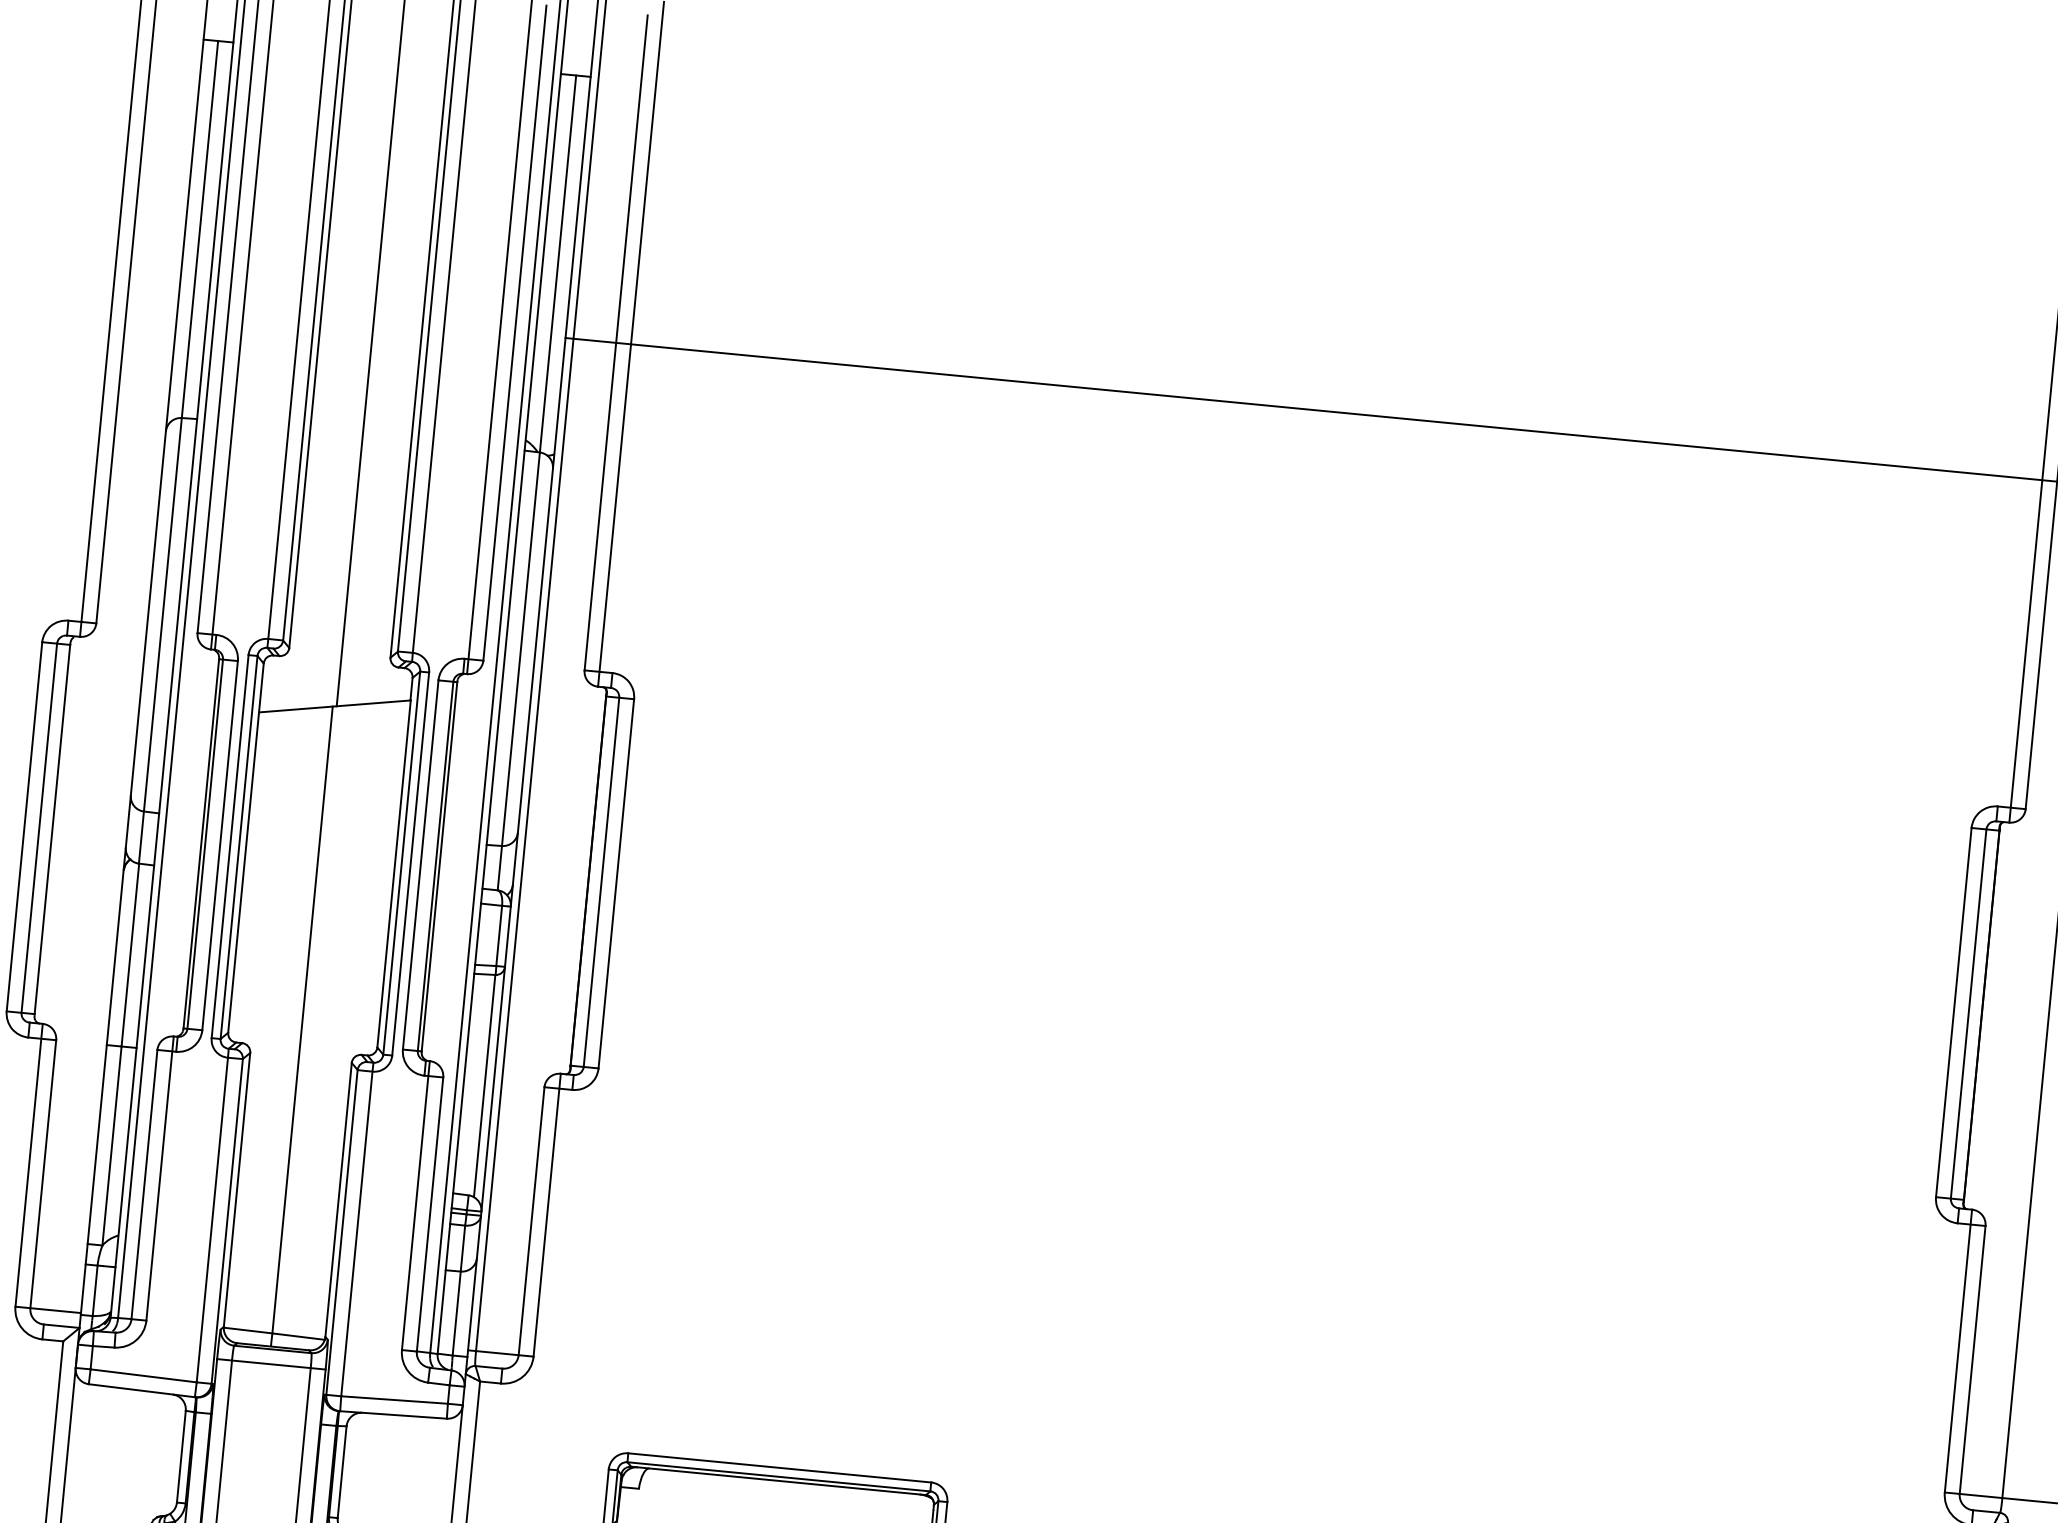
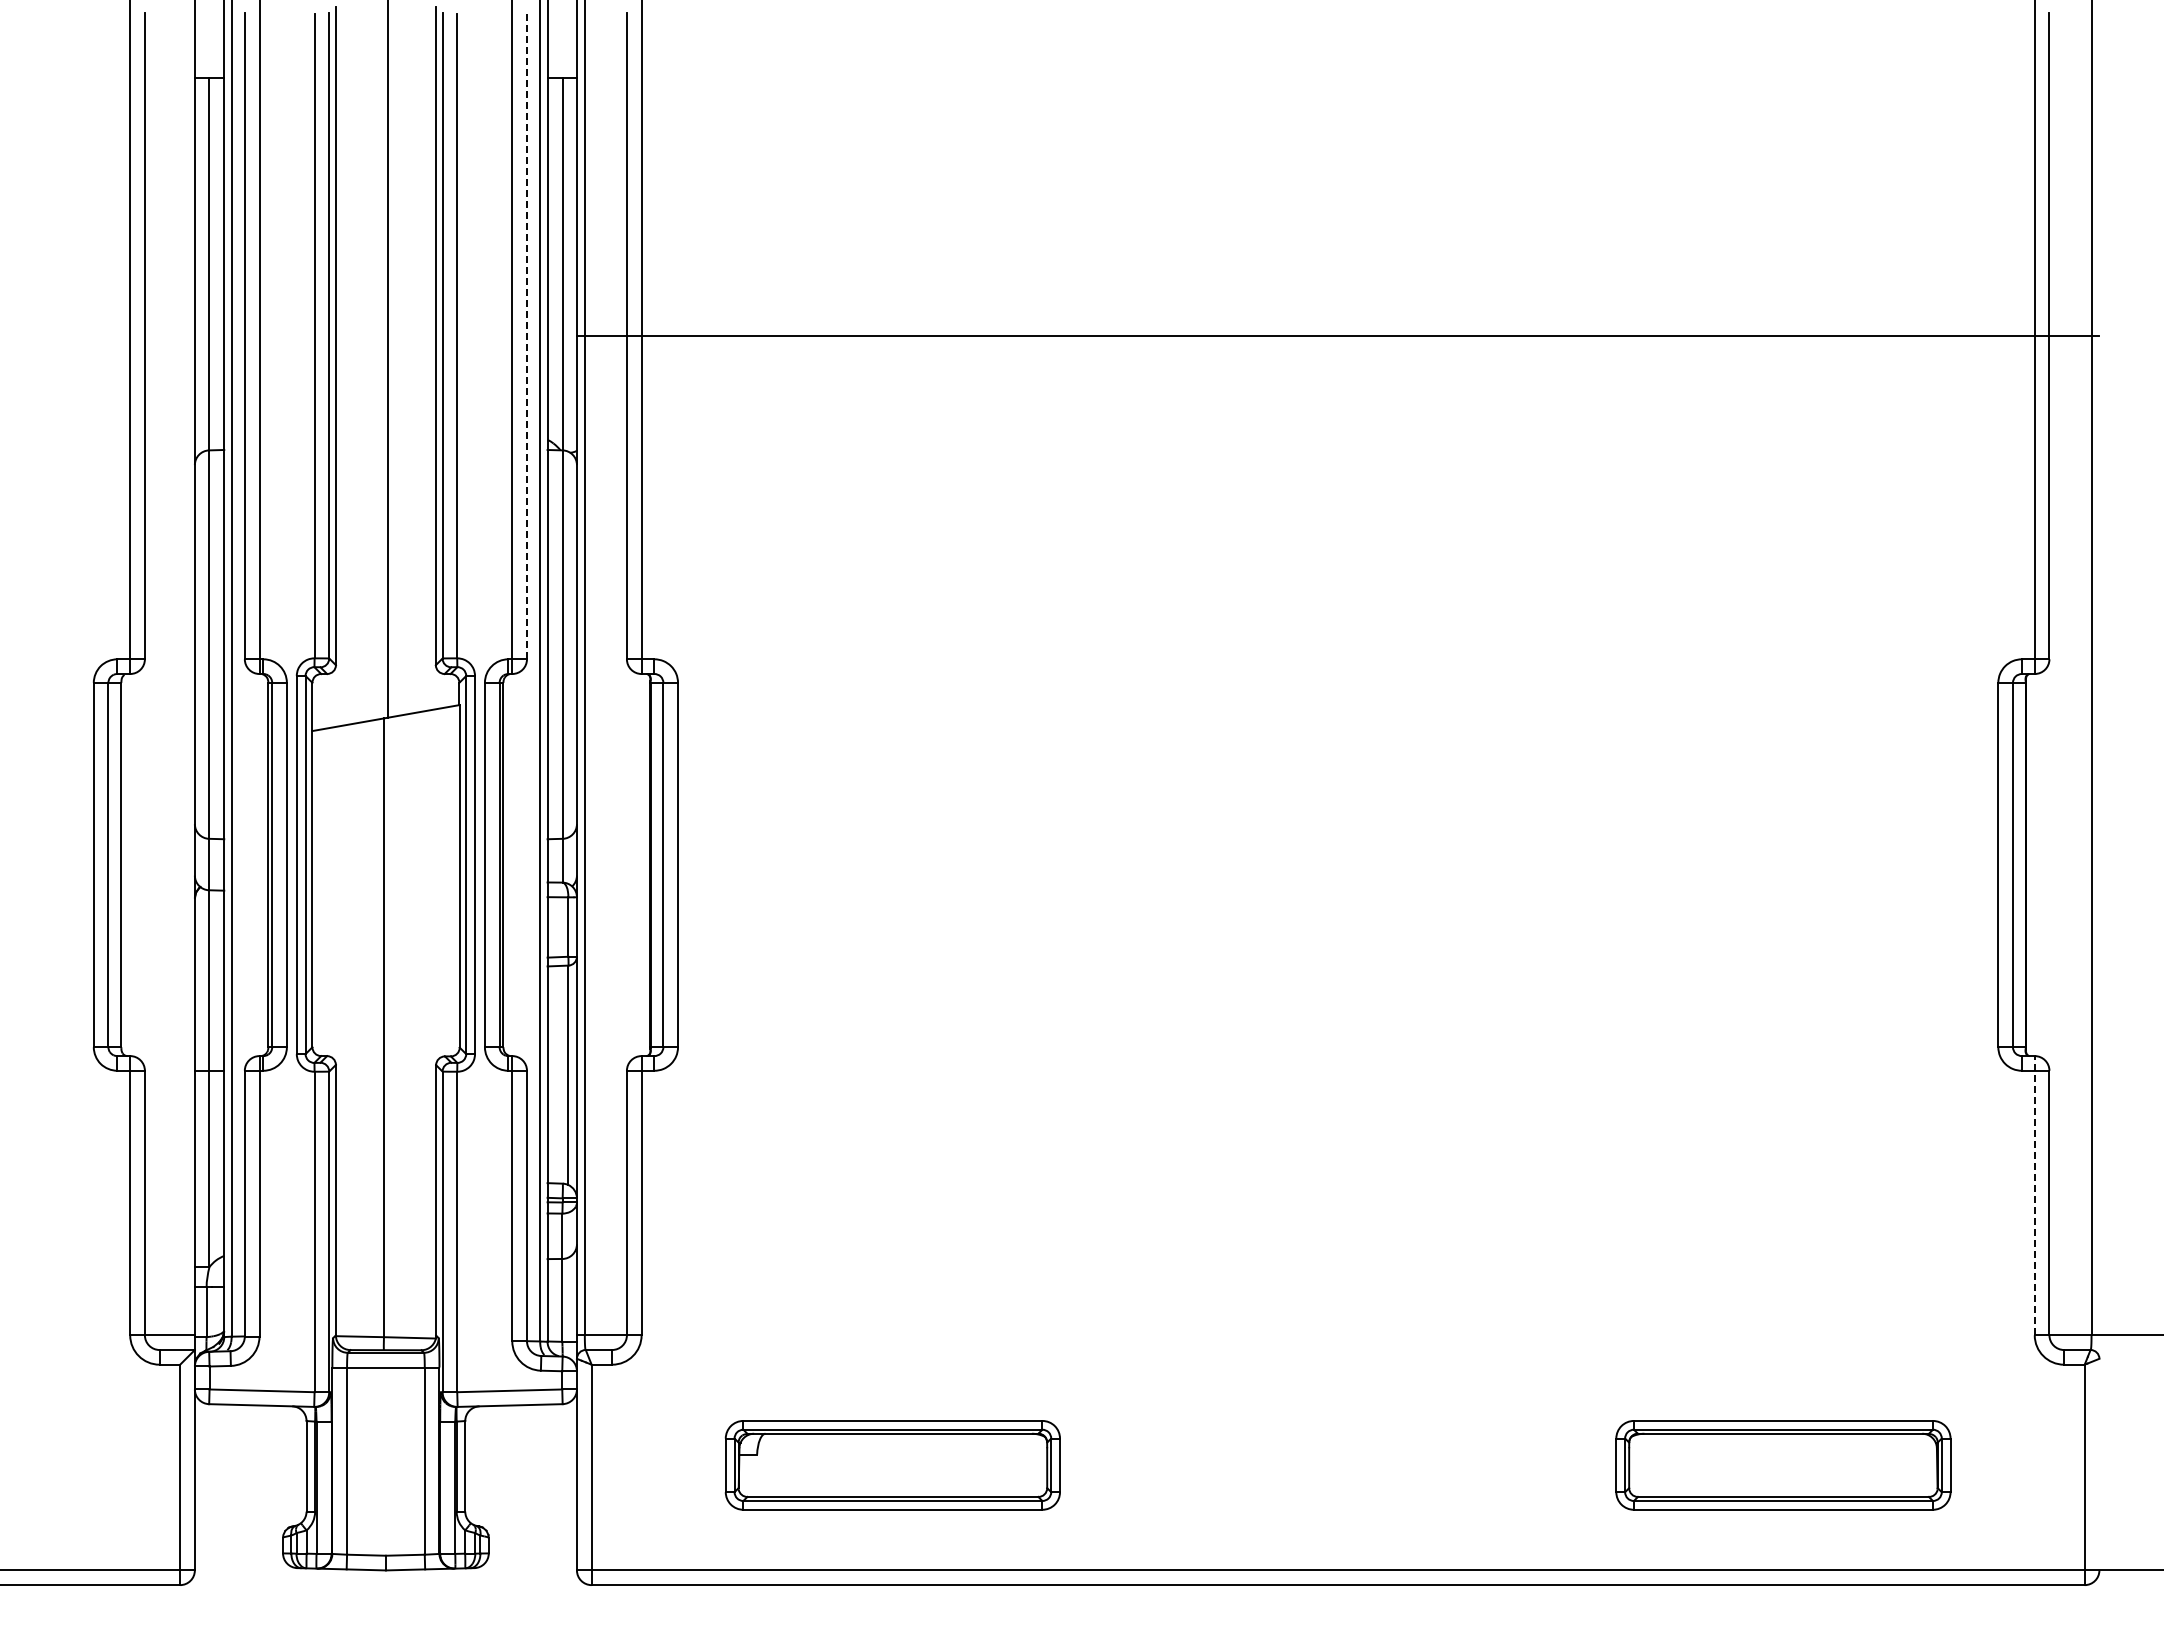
line: (514, 332) -> (526, 335), solid -> dashed
line: (1958, 1350) -> (2034, 1195), solid -> dashed

